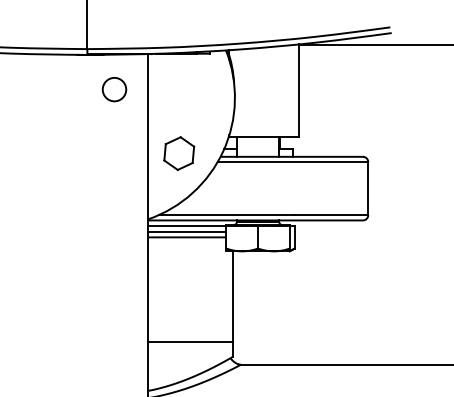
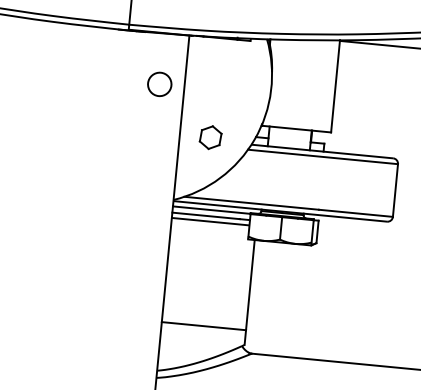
circle: (114, 89) -> (159, 84), moved
part: (179, 153) -> (210, 137), size x0.7

